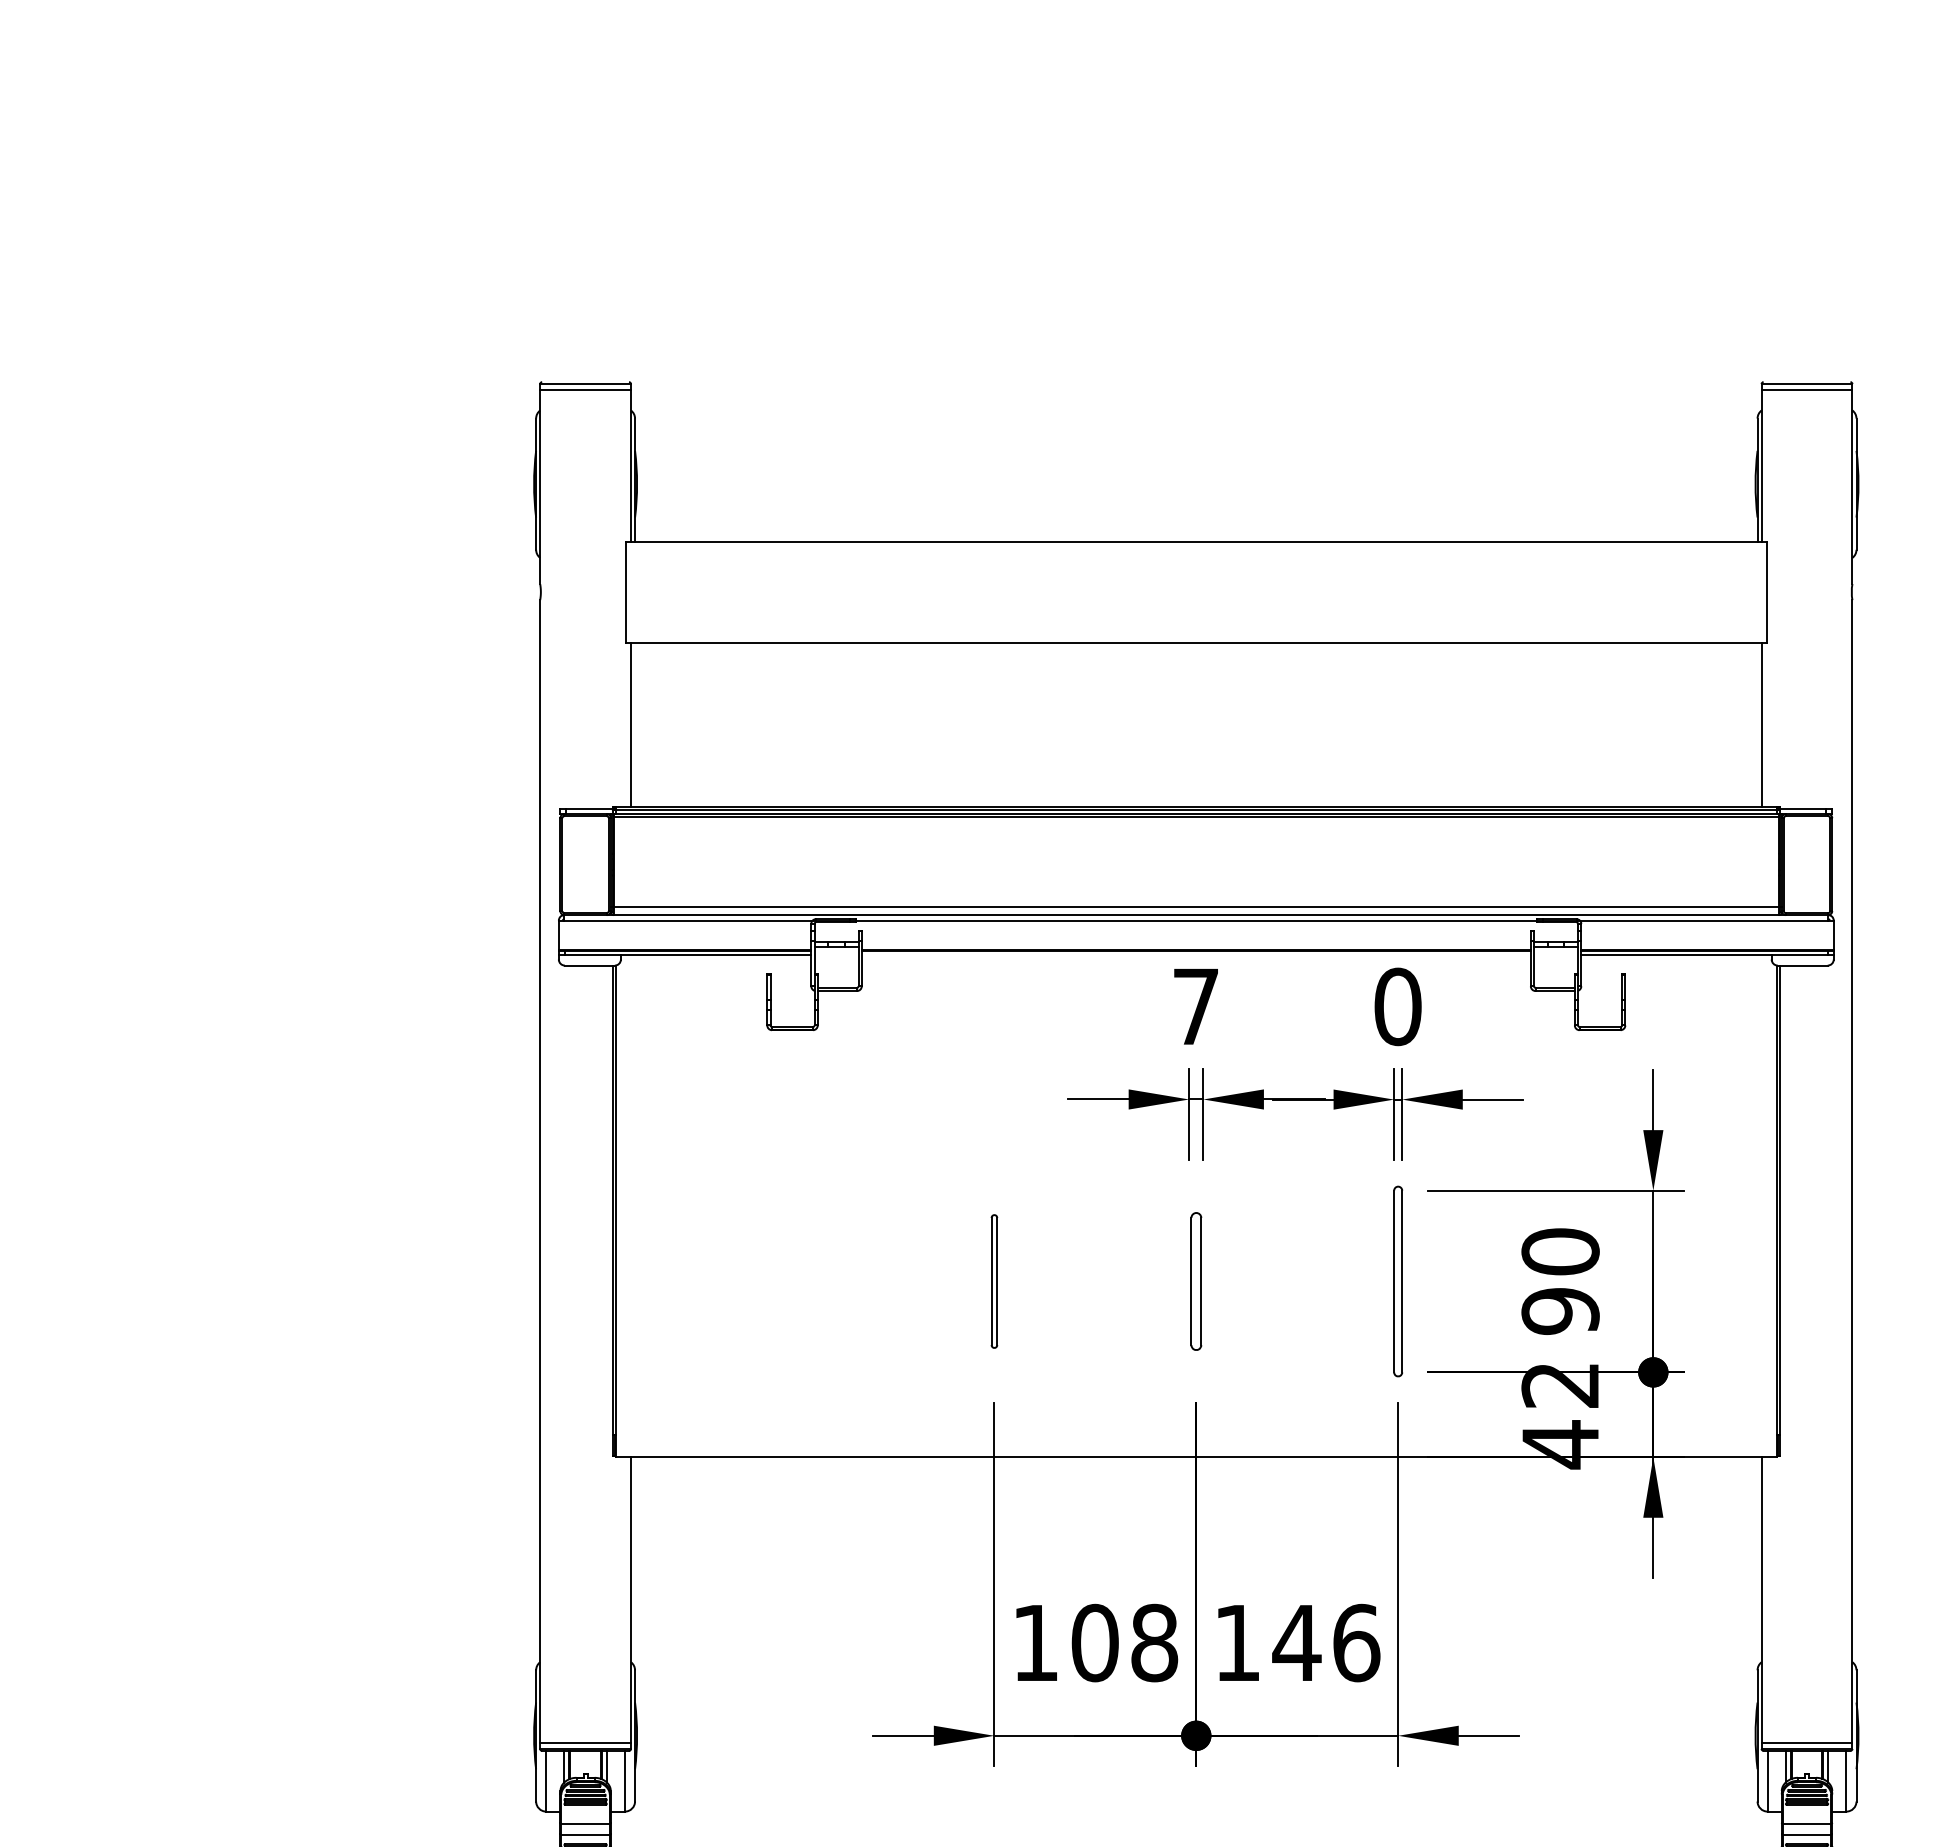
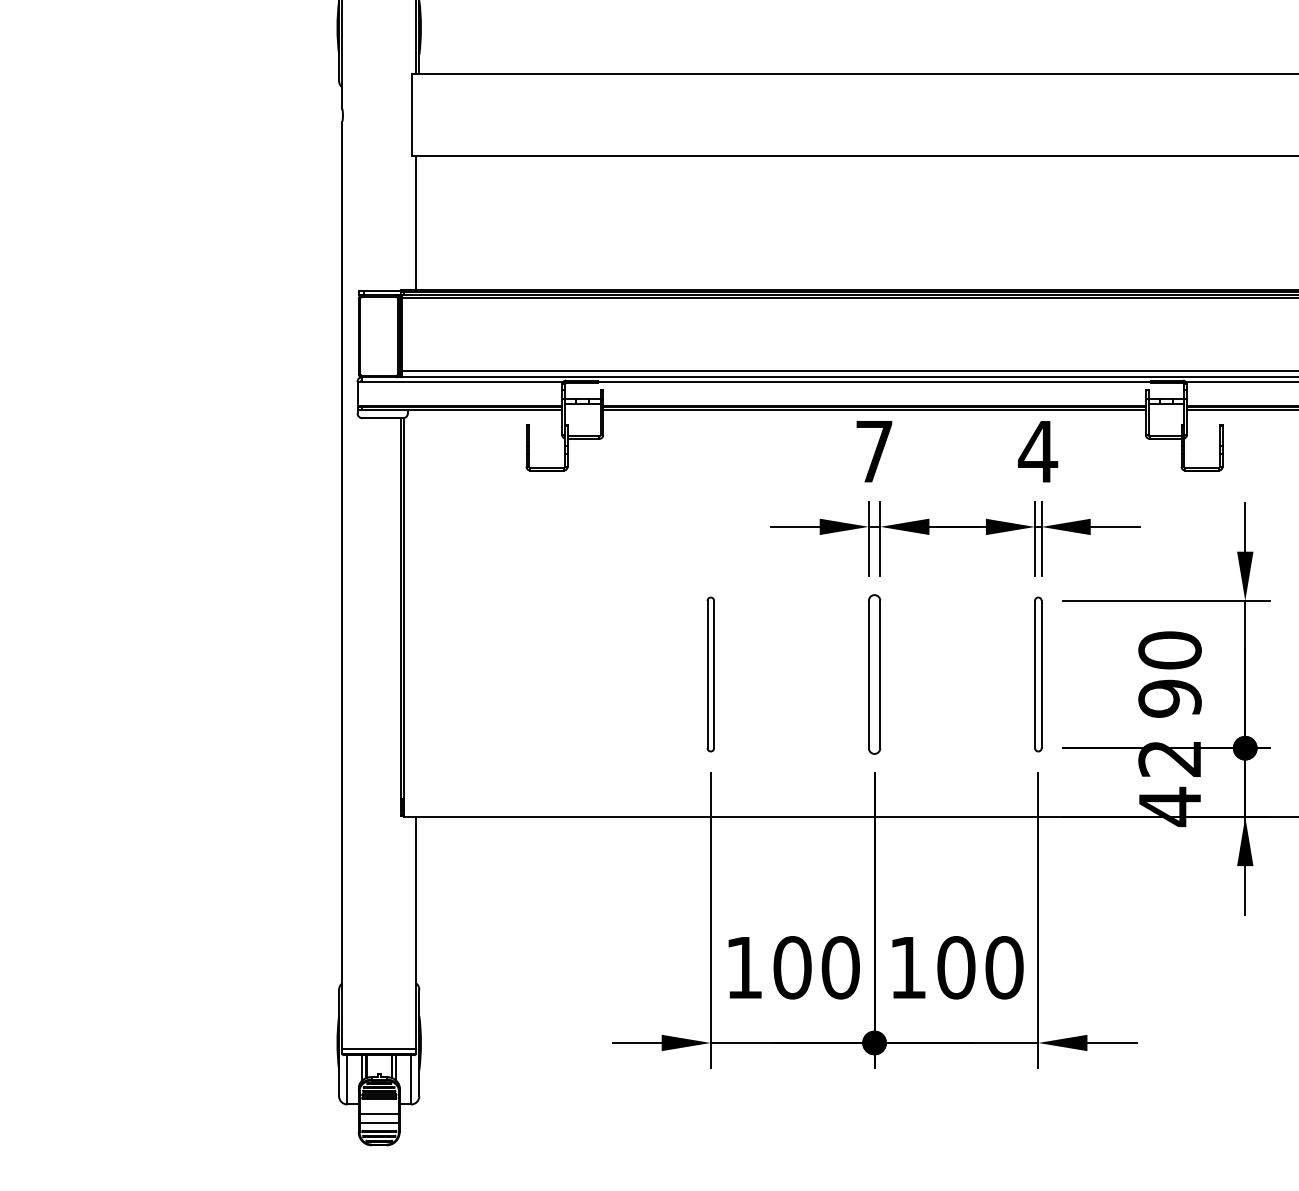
line: (1195, 955) -> (873, 410), added
text: (1397, 1006) -> (1037, 451), 0 -> 4
part: (994, 1281) -> (710, 674), size x1.43
part: (1196, 1281) -> (874, 674), size x1.43
text: (1326, 1642) -> (980, 967), 146 -> 100
text: (1154, 1643) -> (840, 968), 108 -> 100

